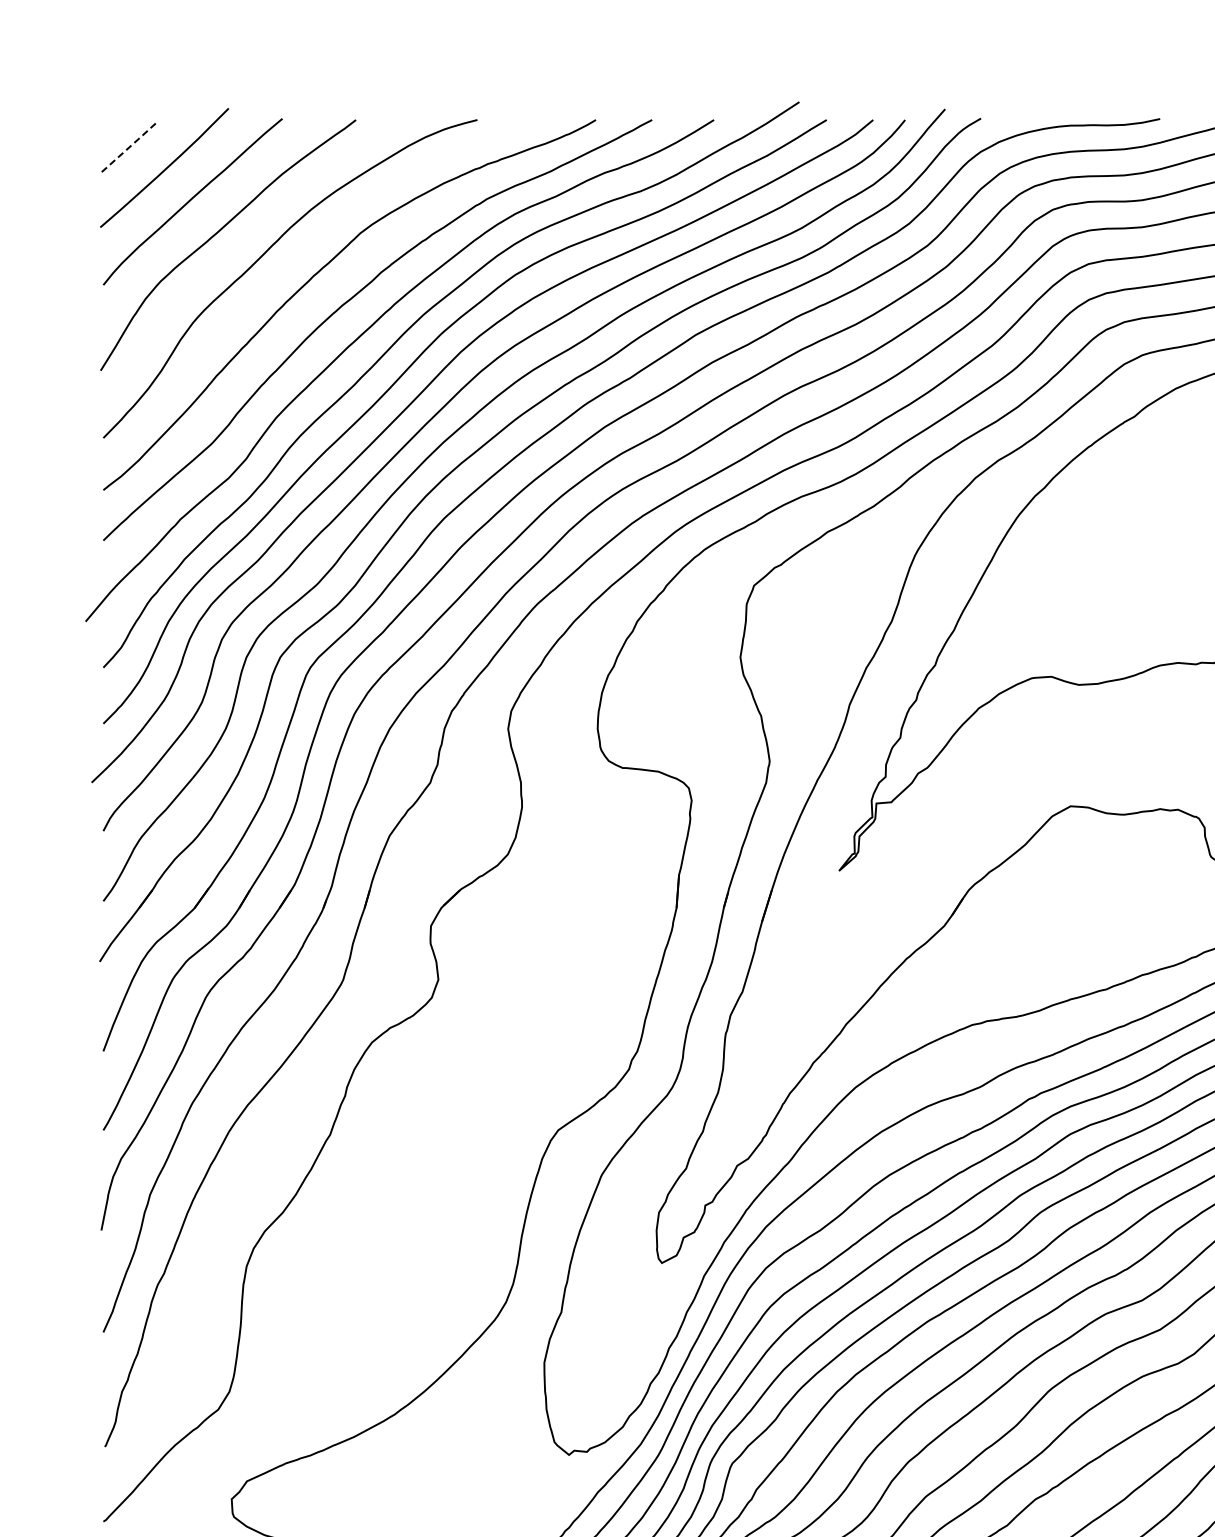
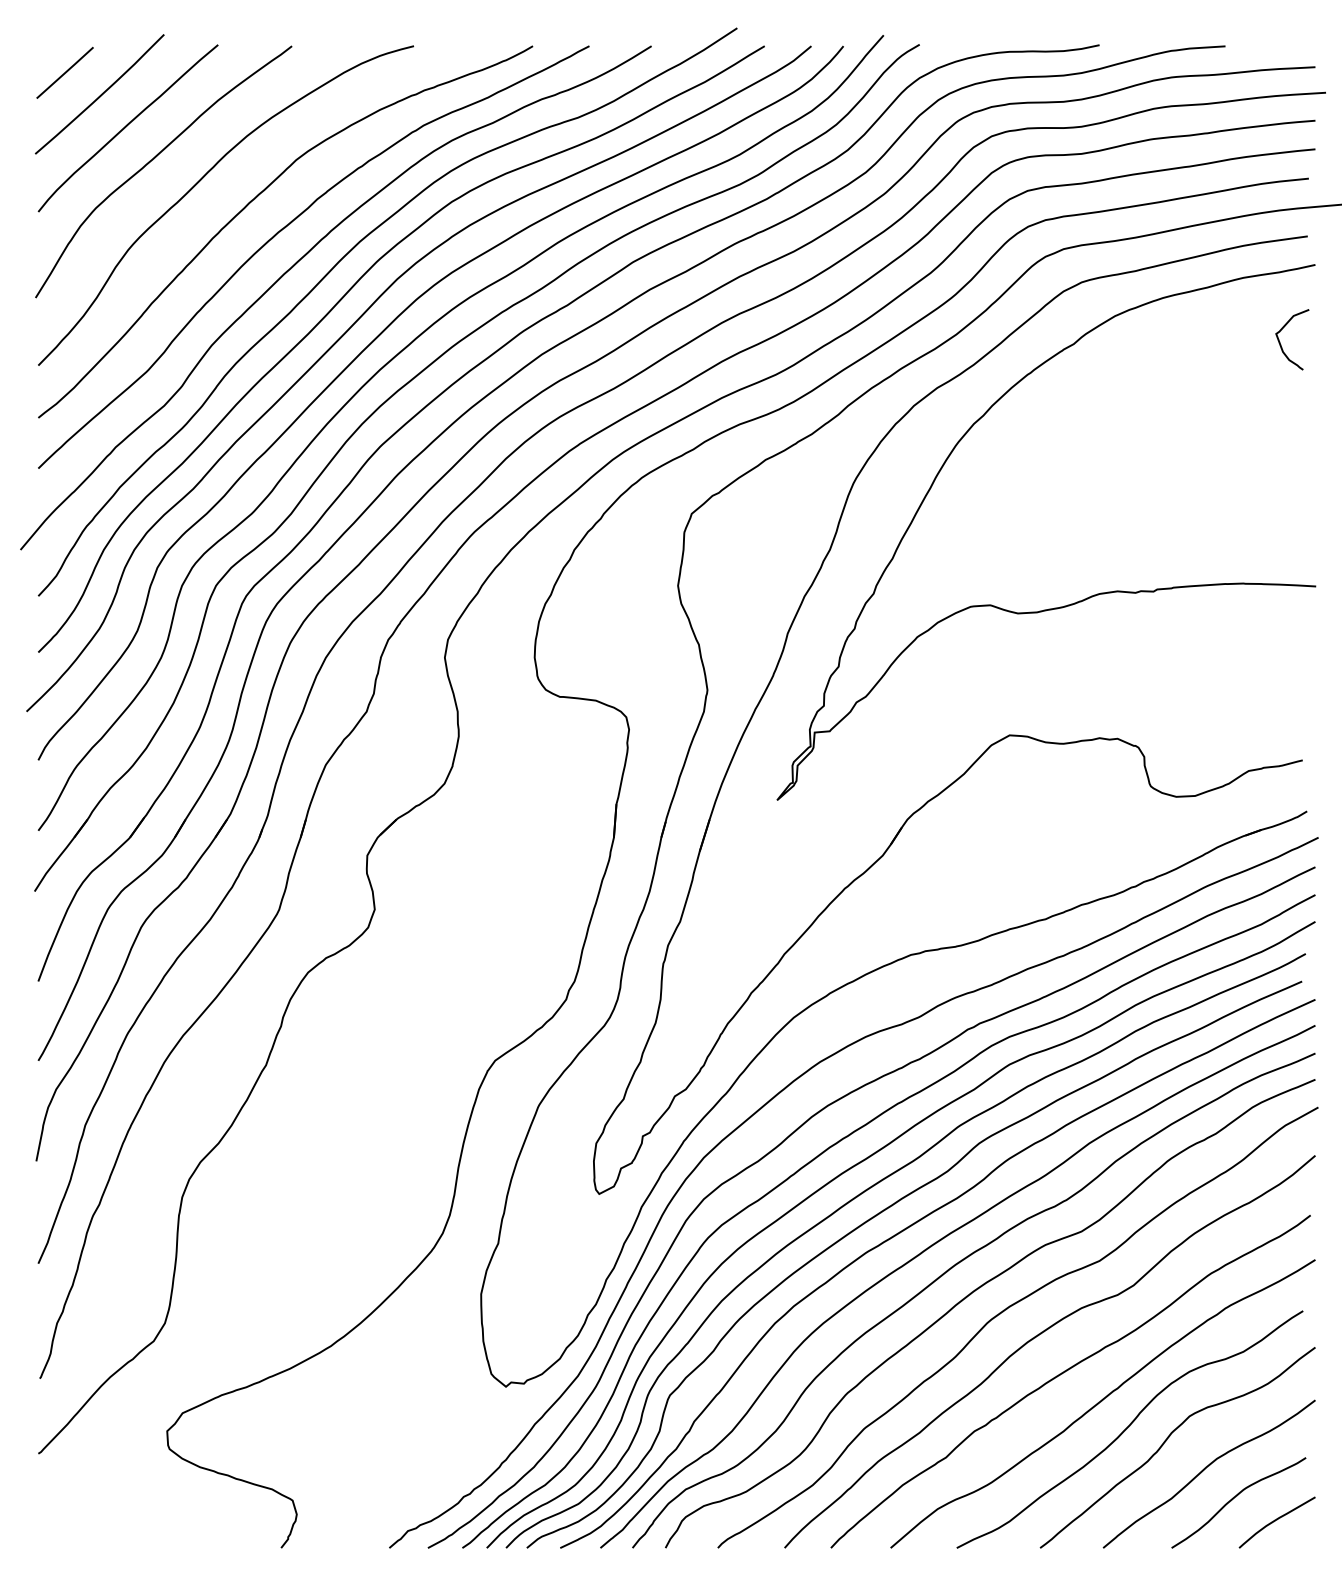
line: (130, 146) -> (65, 72), dashed -> solid

